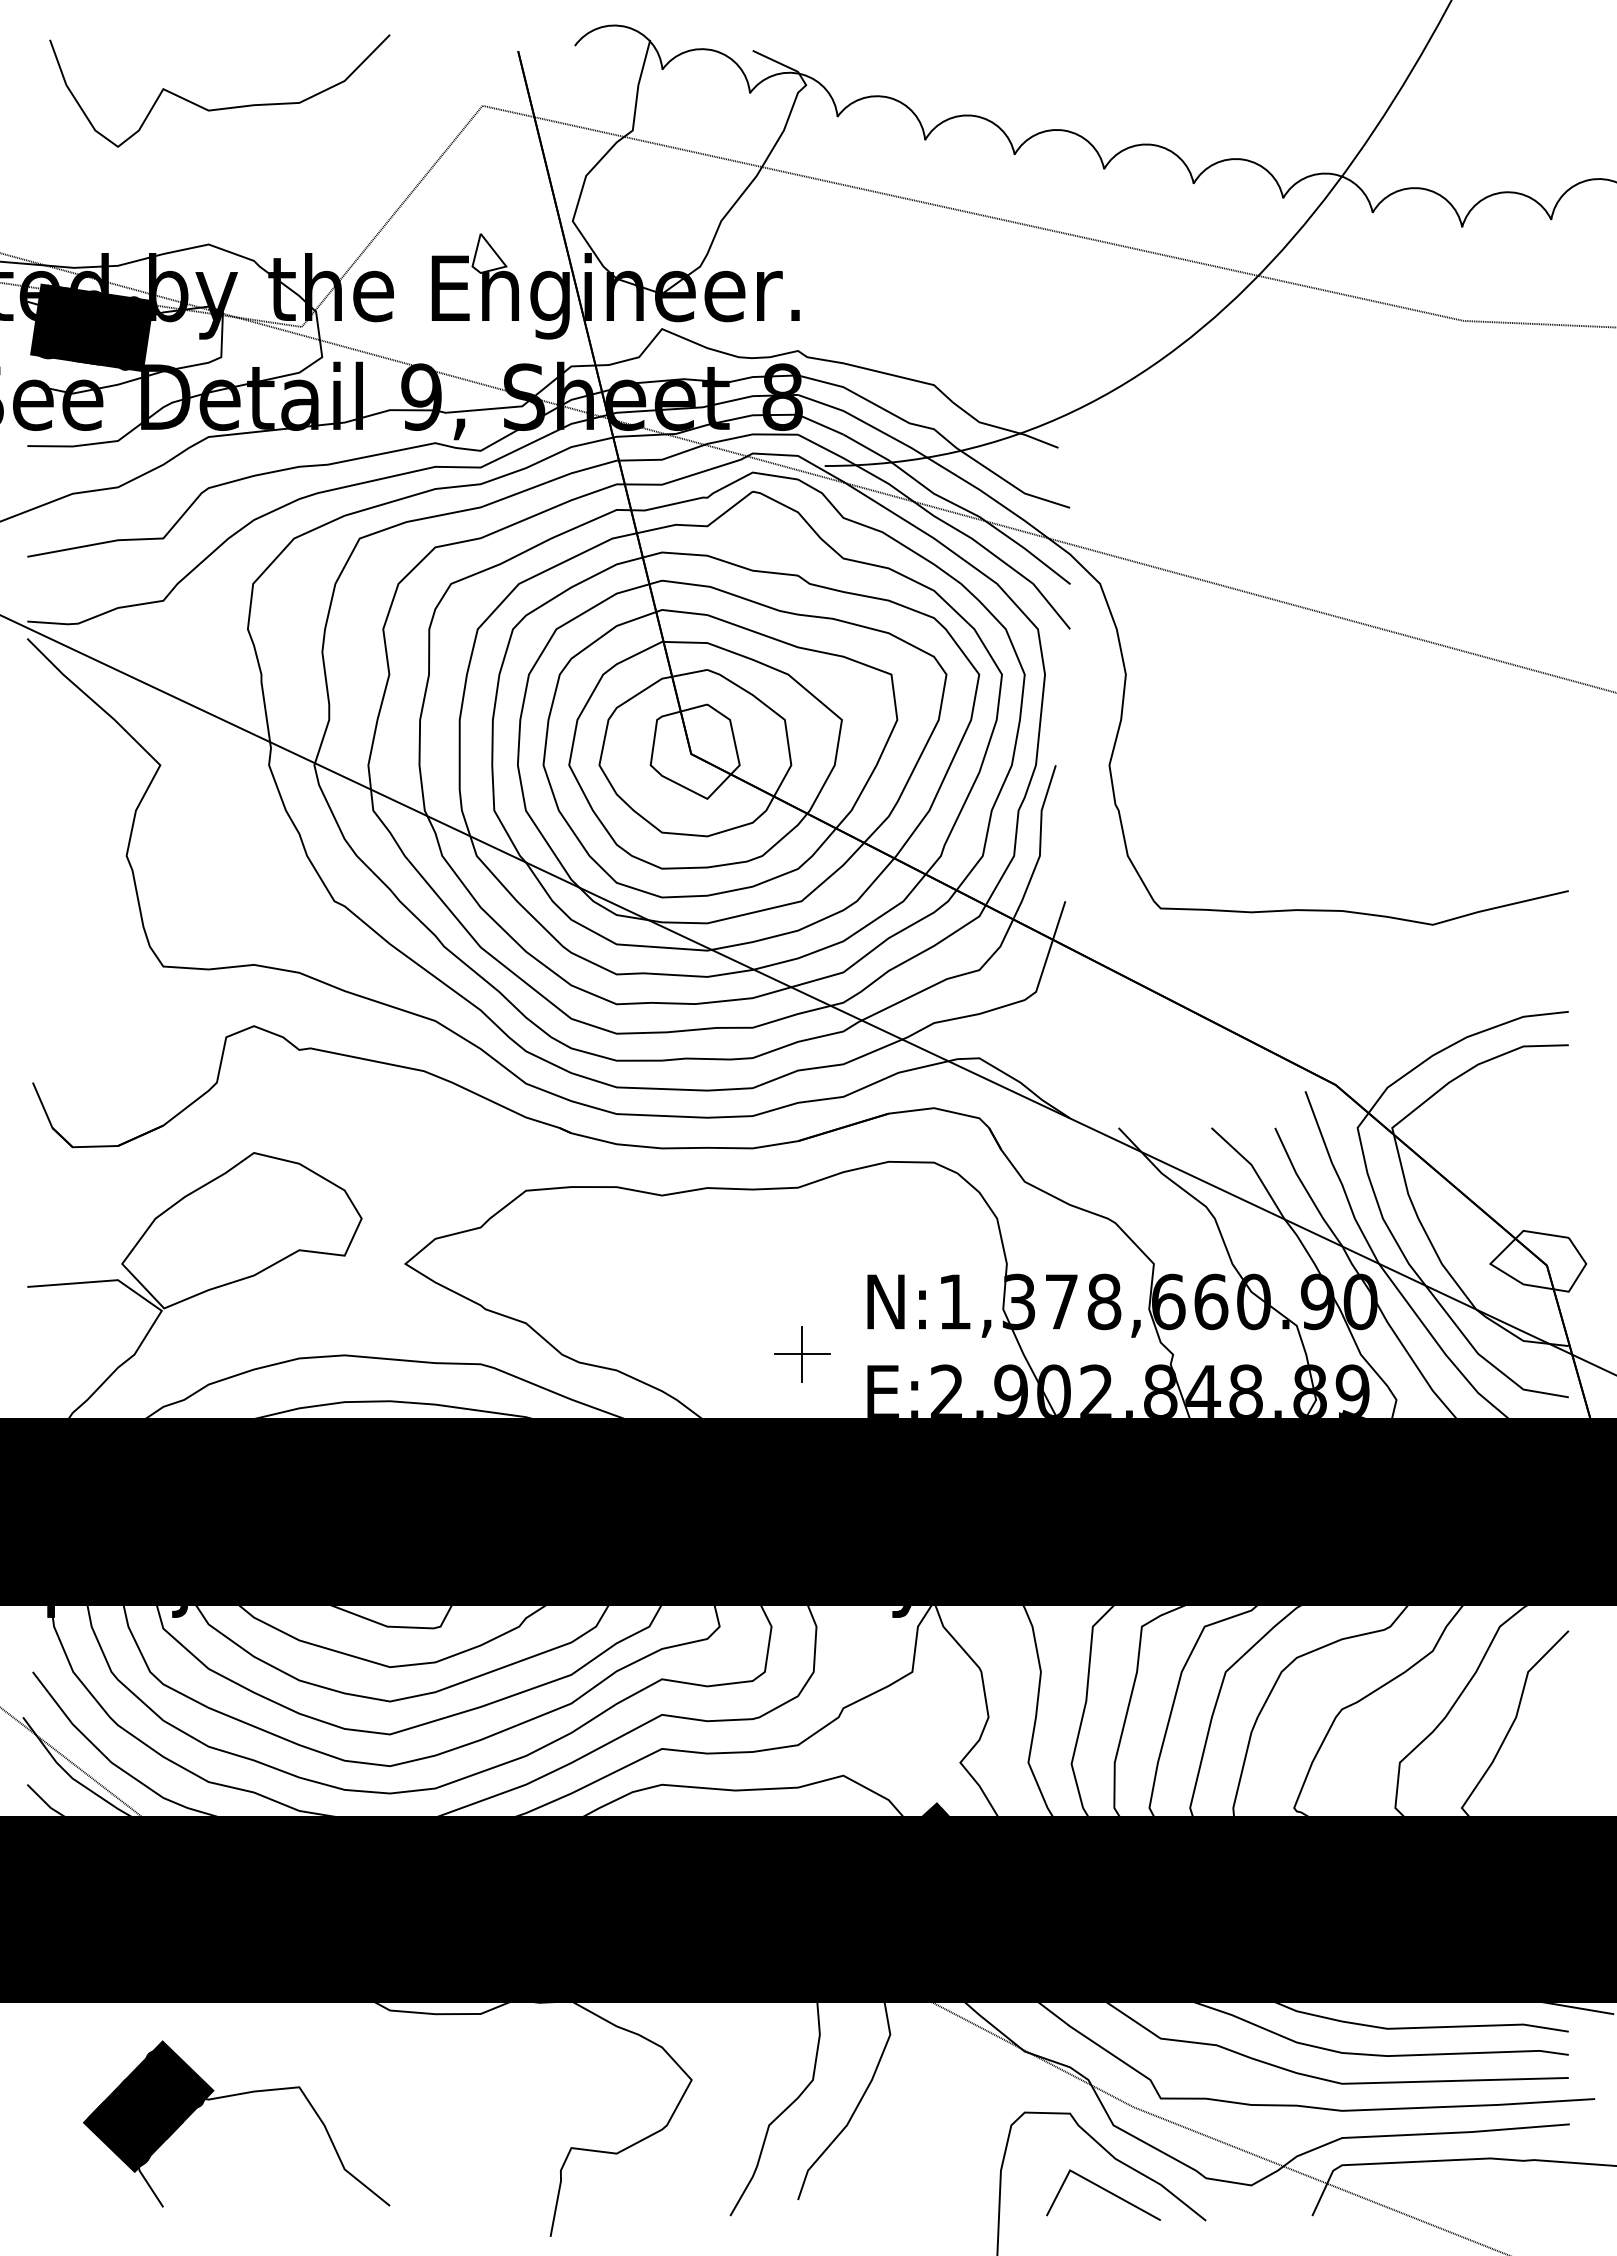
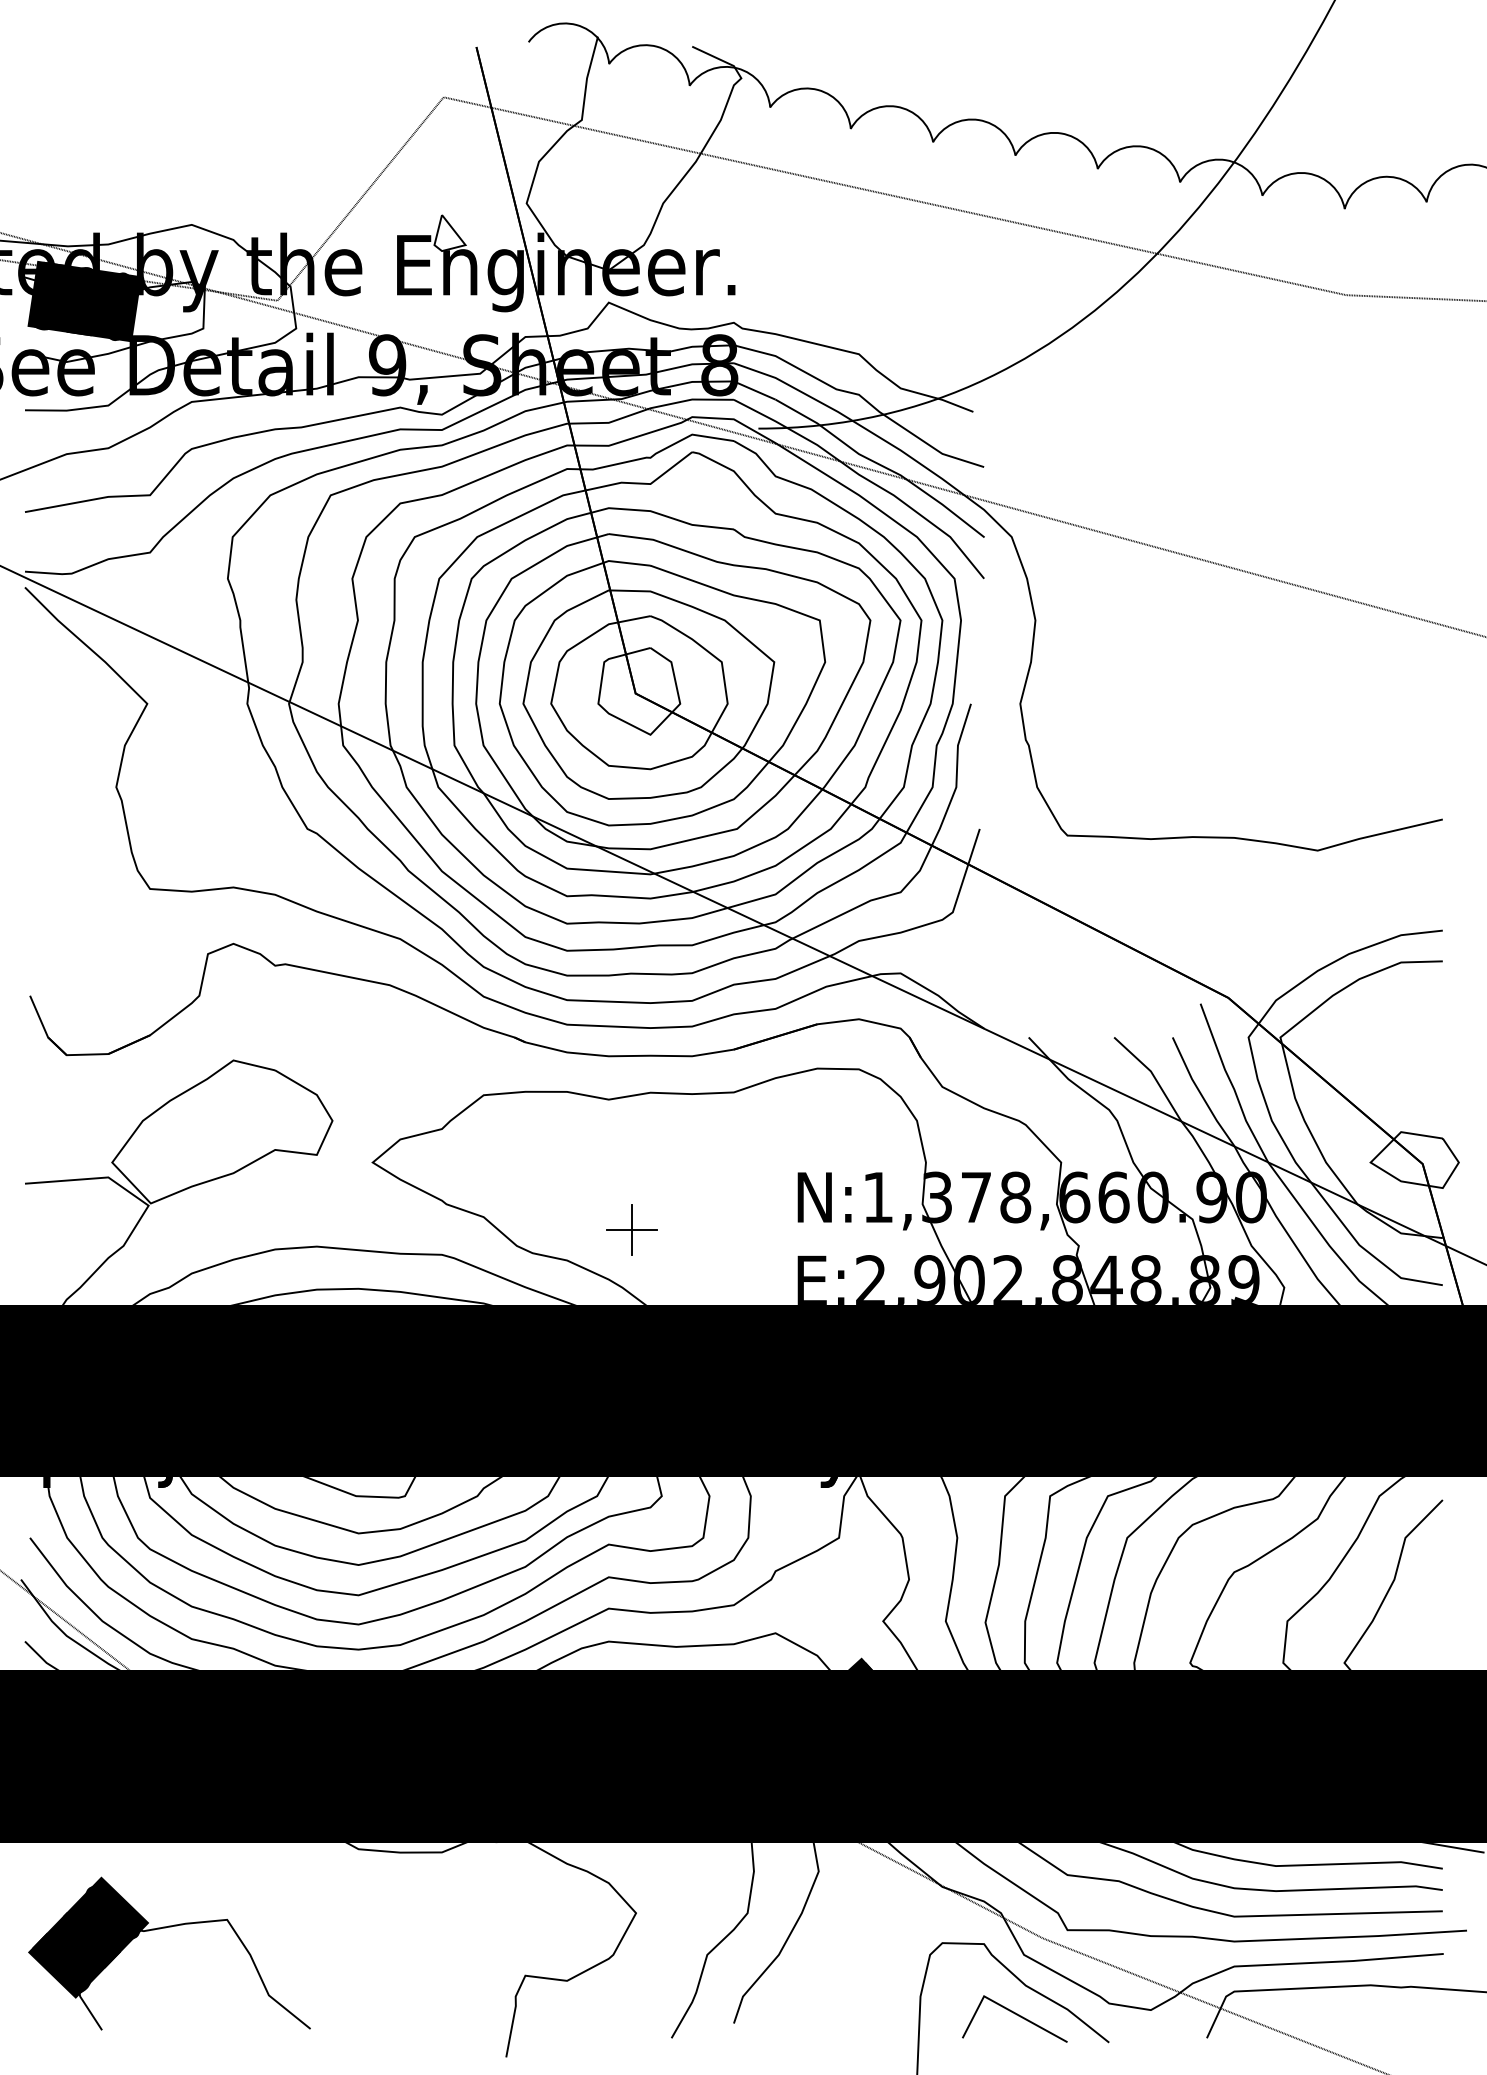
curve: (219, 108) -> (201, 99), removed
part: (801, 1354) -> (631, 1229), moved
part: (233, 2096) -> (166, 1928), moved

